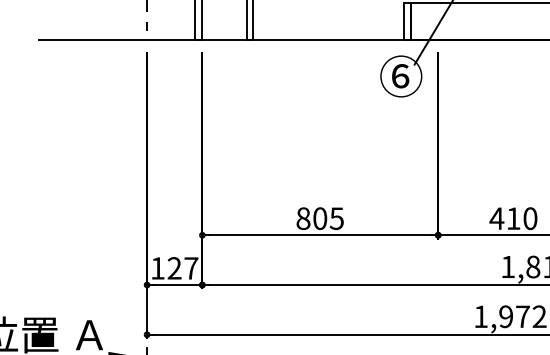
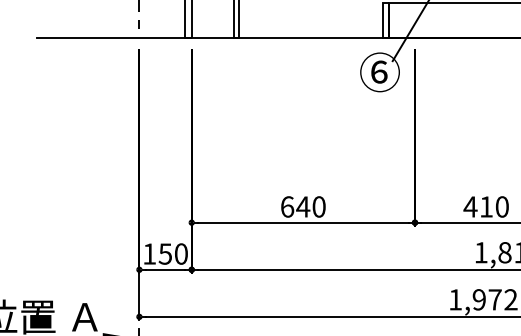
text: (320, 218) -> (303, 206), 805 -> 640
text: (182, 267) -> (172, 253), 127 -> 150

